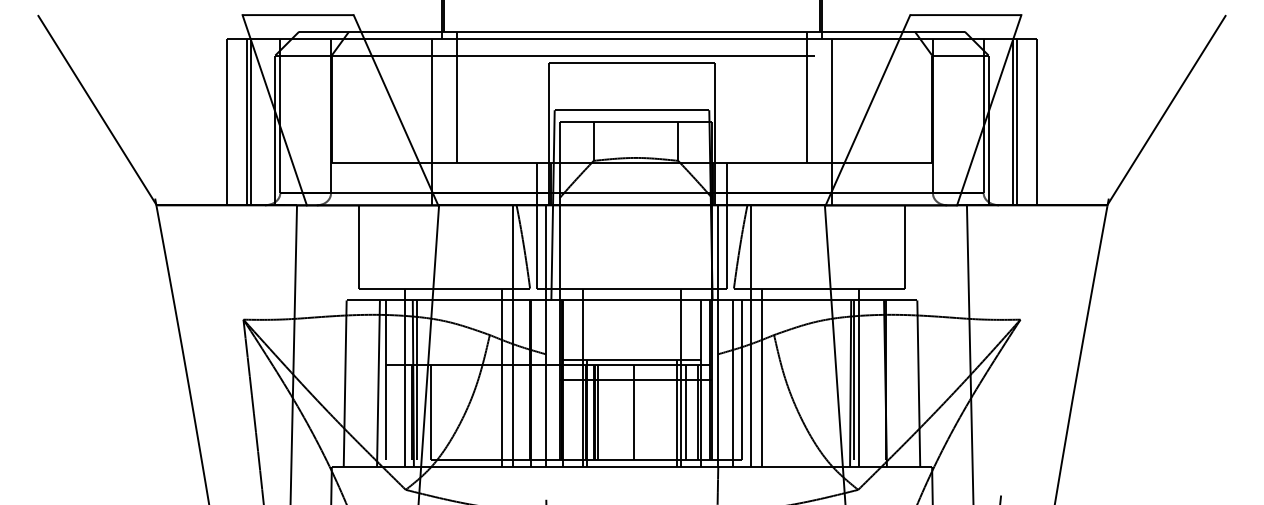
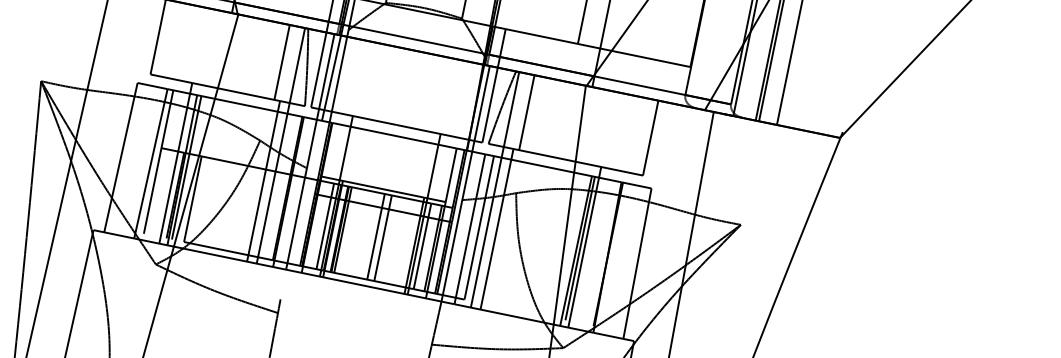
line: (496, 246) -> (282, 62), added
line: (767, 246) -> (526, 112), added
line: (578, 411) -> (325, 225), added
line: (642, 411) -> (383, 237), added

